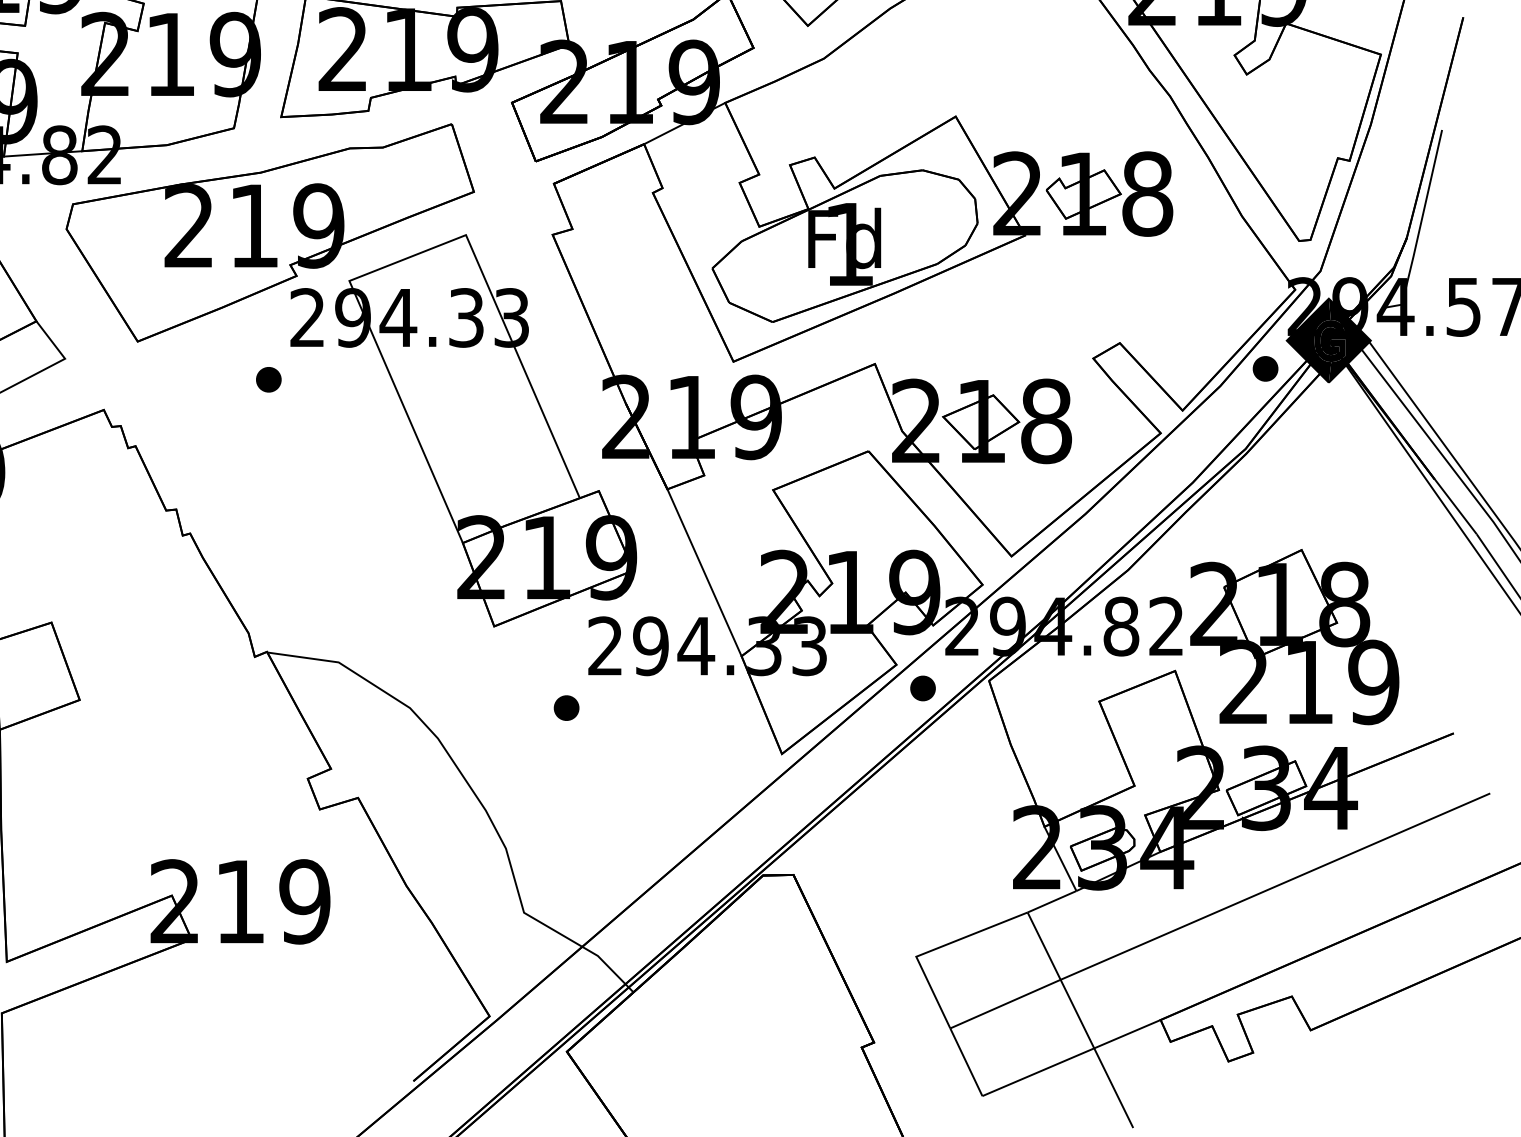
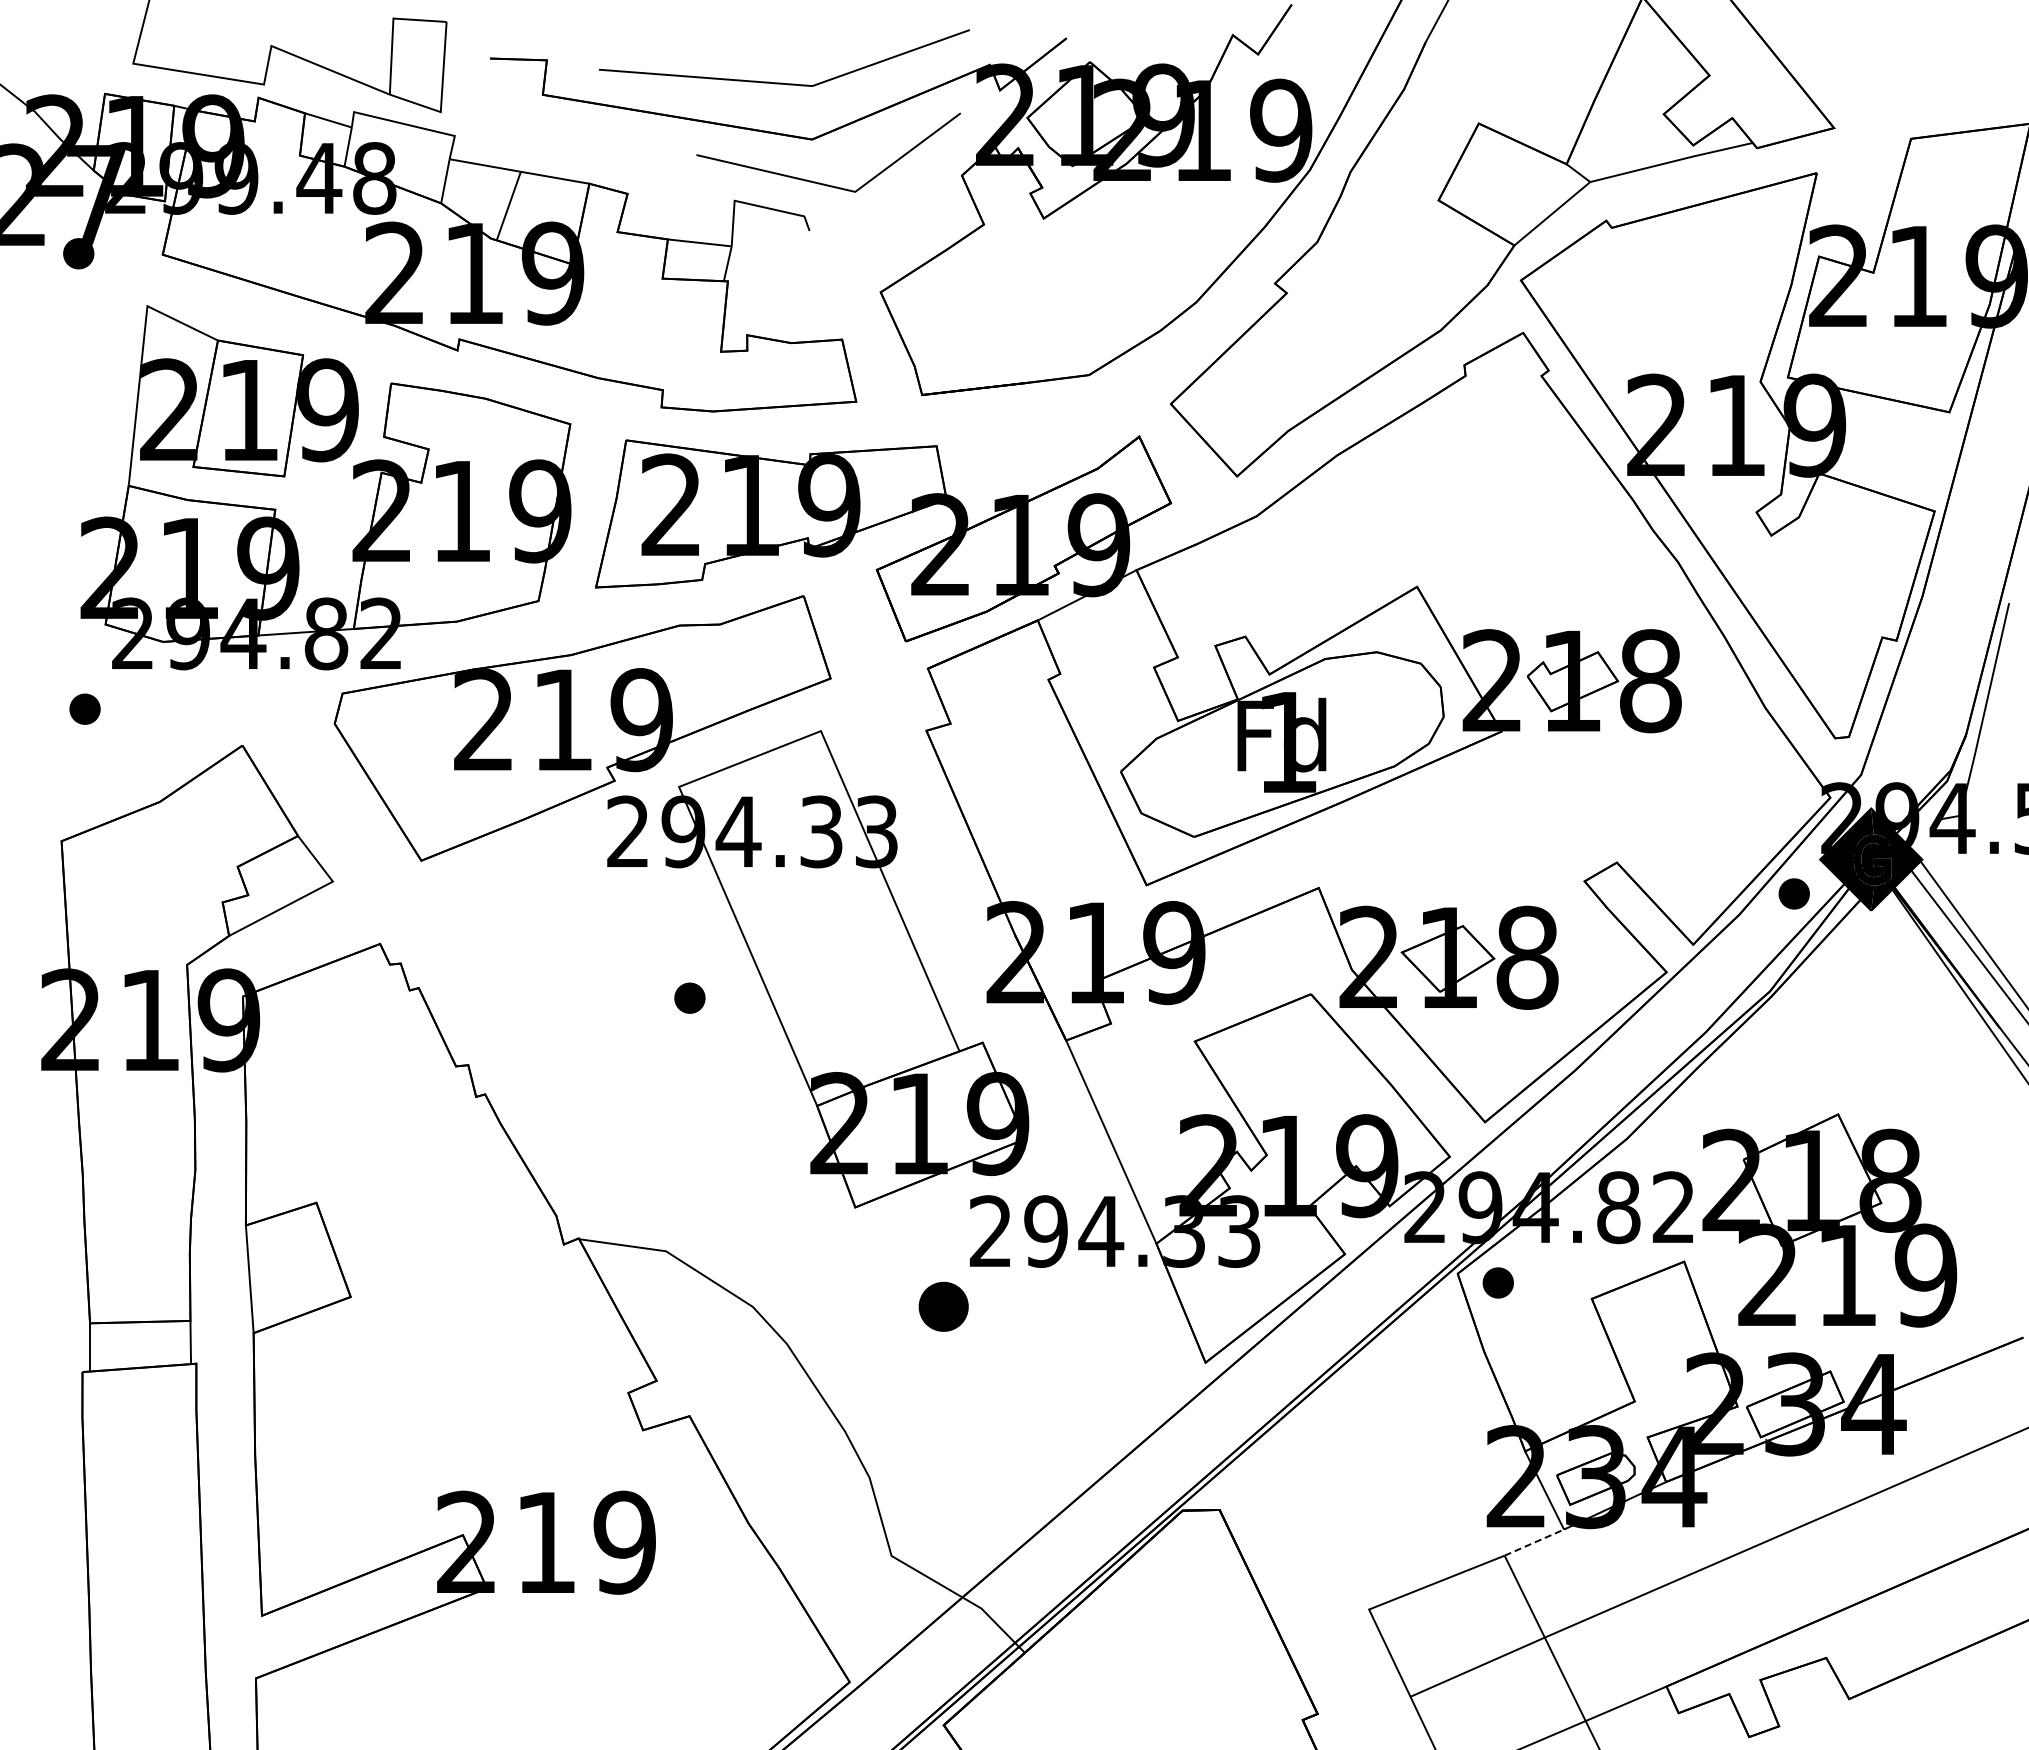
part: (268, 379) -> (689, 997), moved
part: (922, 688) -> (1497, 1282), moved
part: (565, 707) -> (942, 1306), size x1.6
line: (1052, 901) -> (1534, 1542), solid -> dashed

